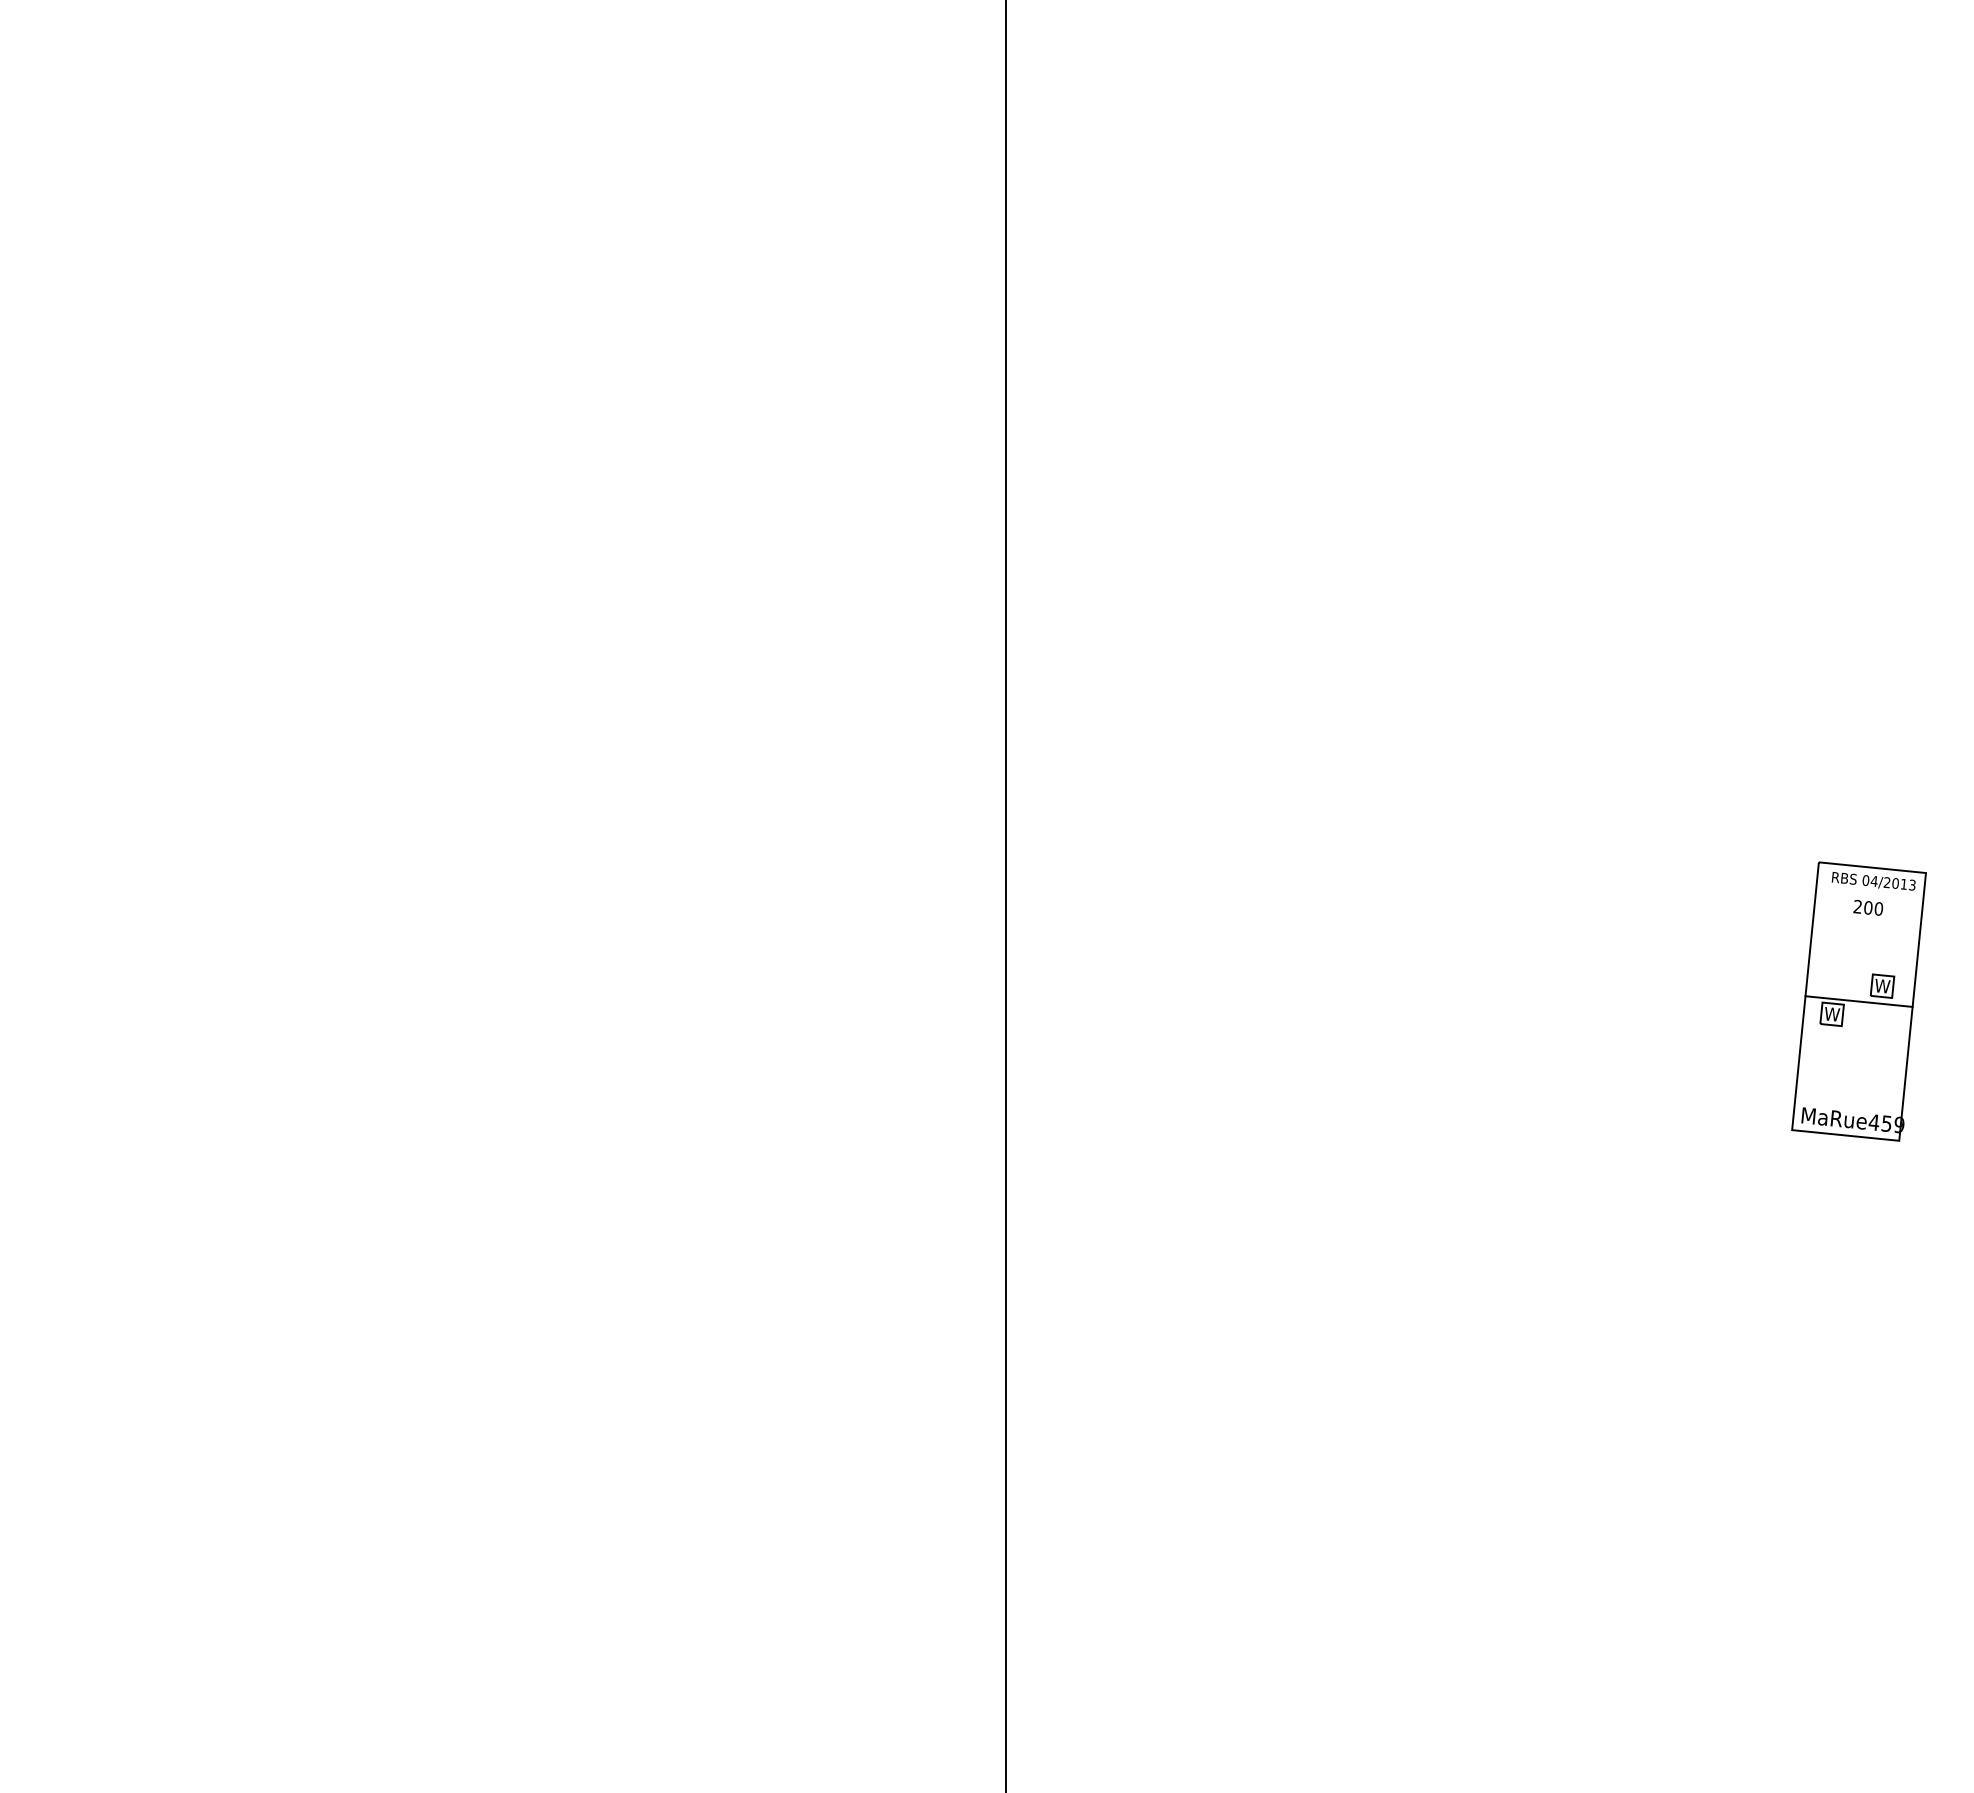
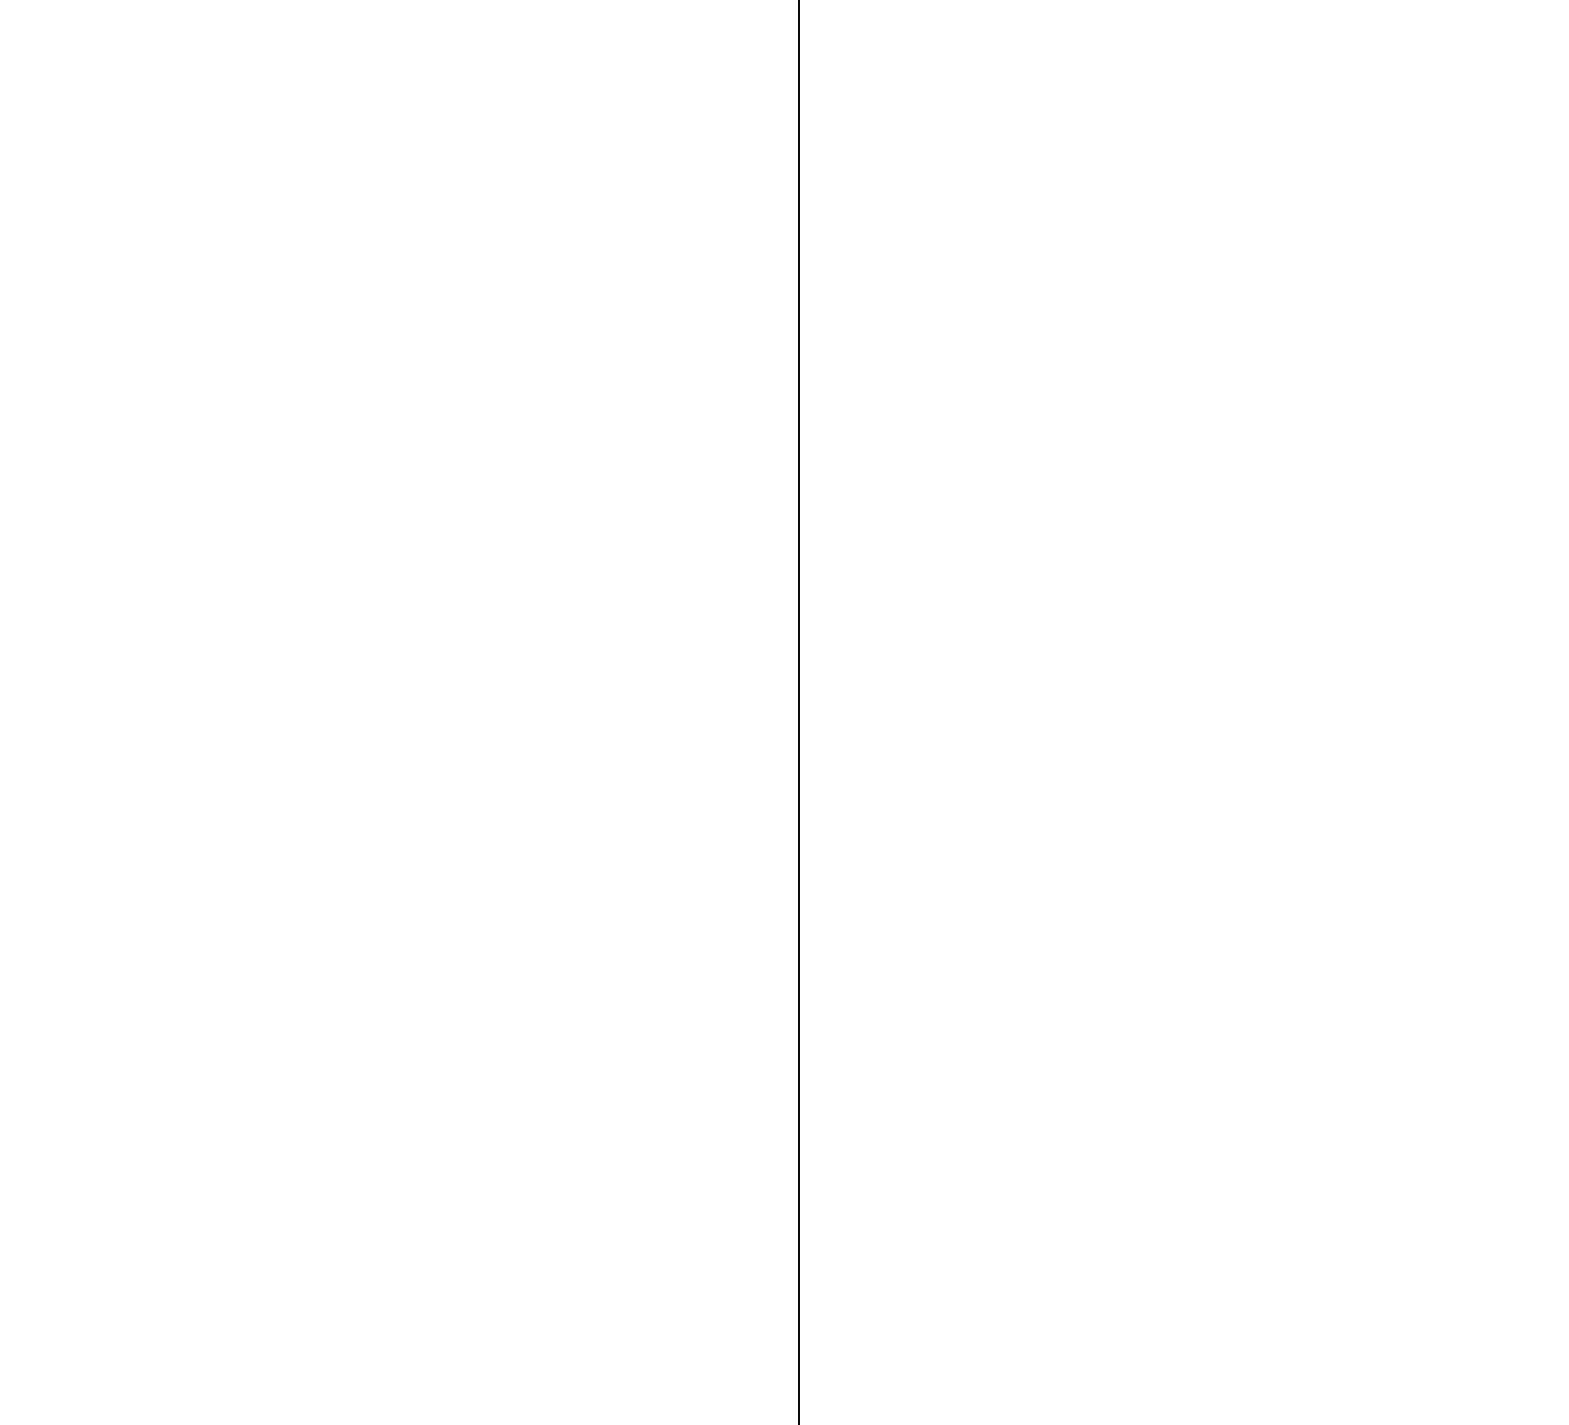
part: (1858, 1001) -> (1477, 795), removed

